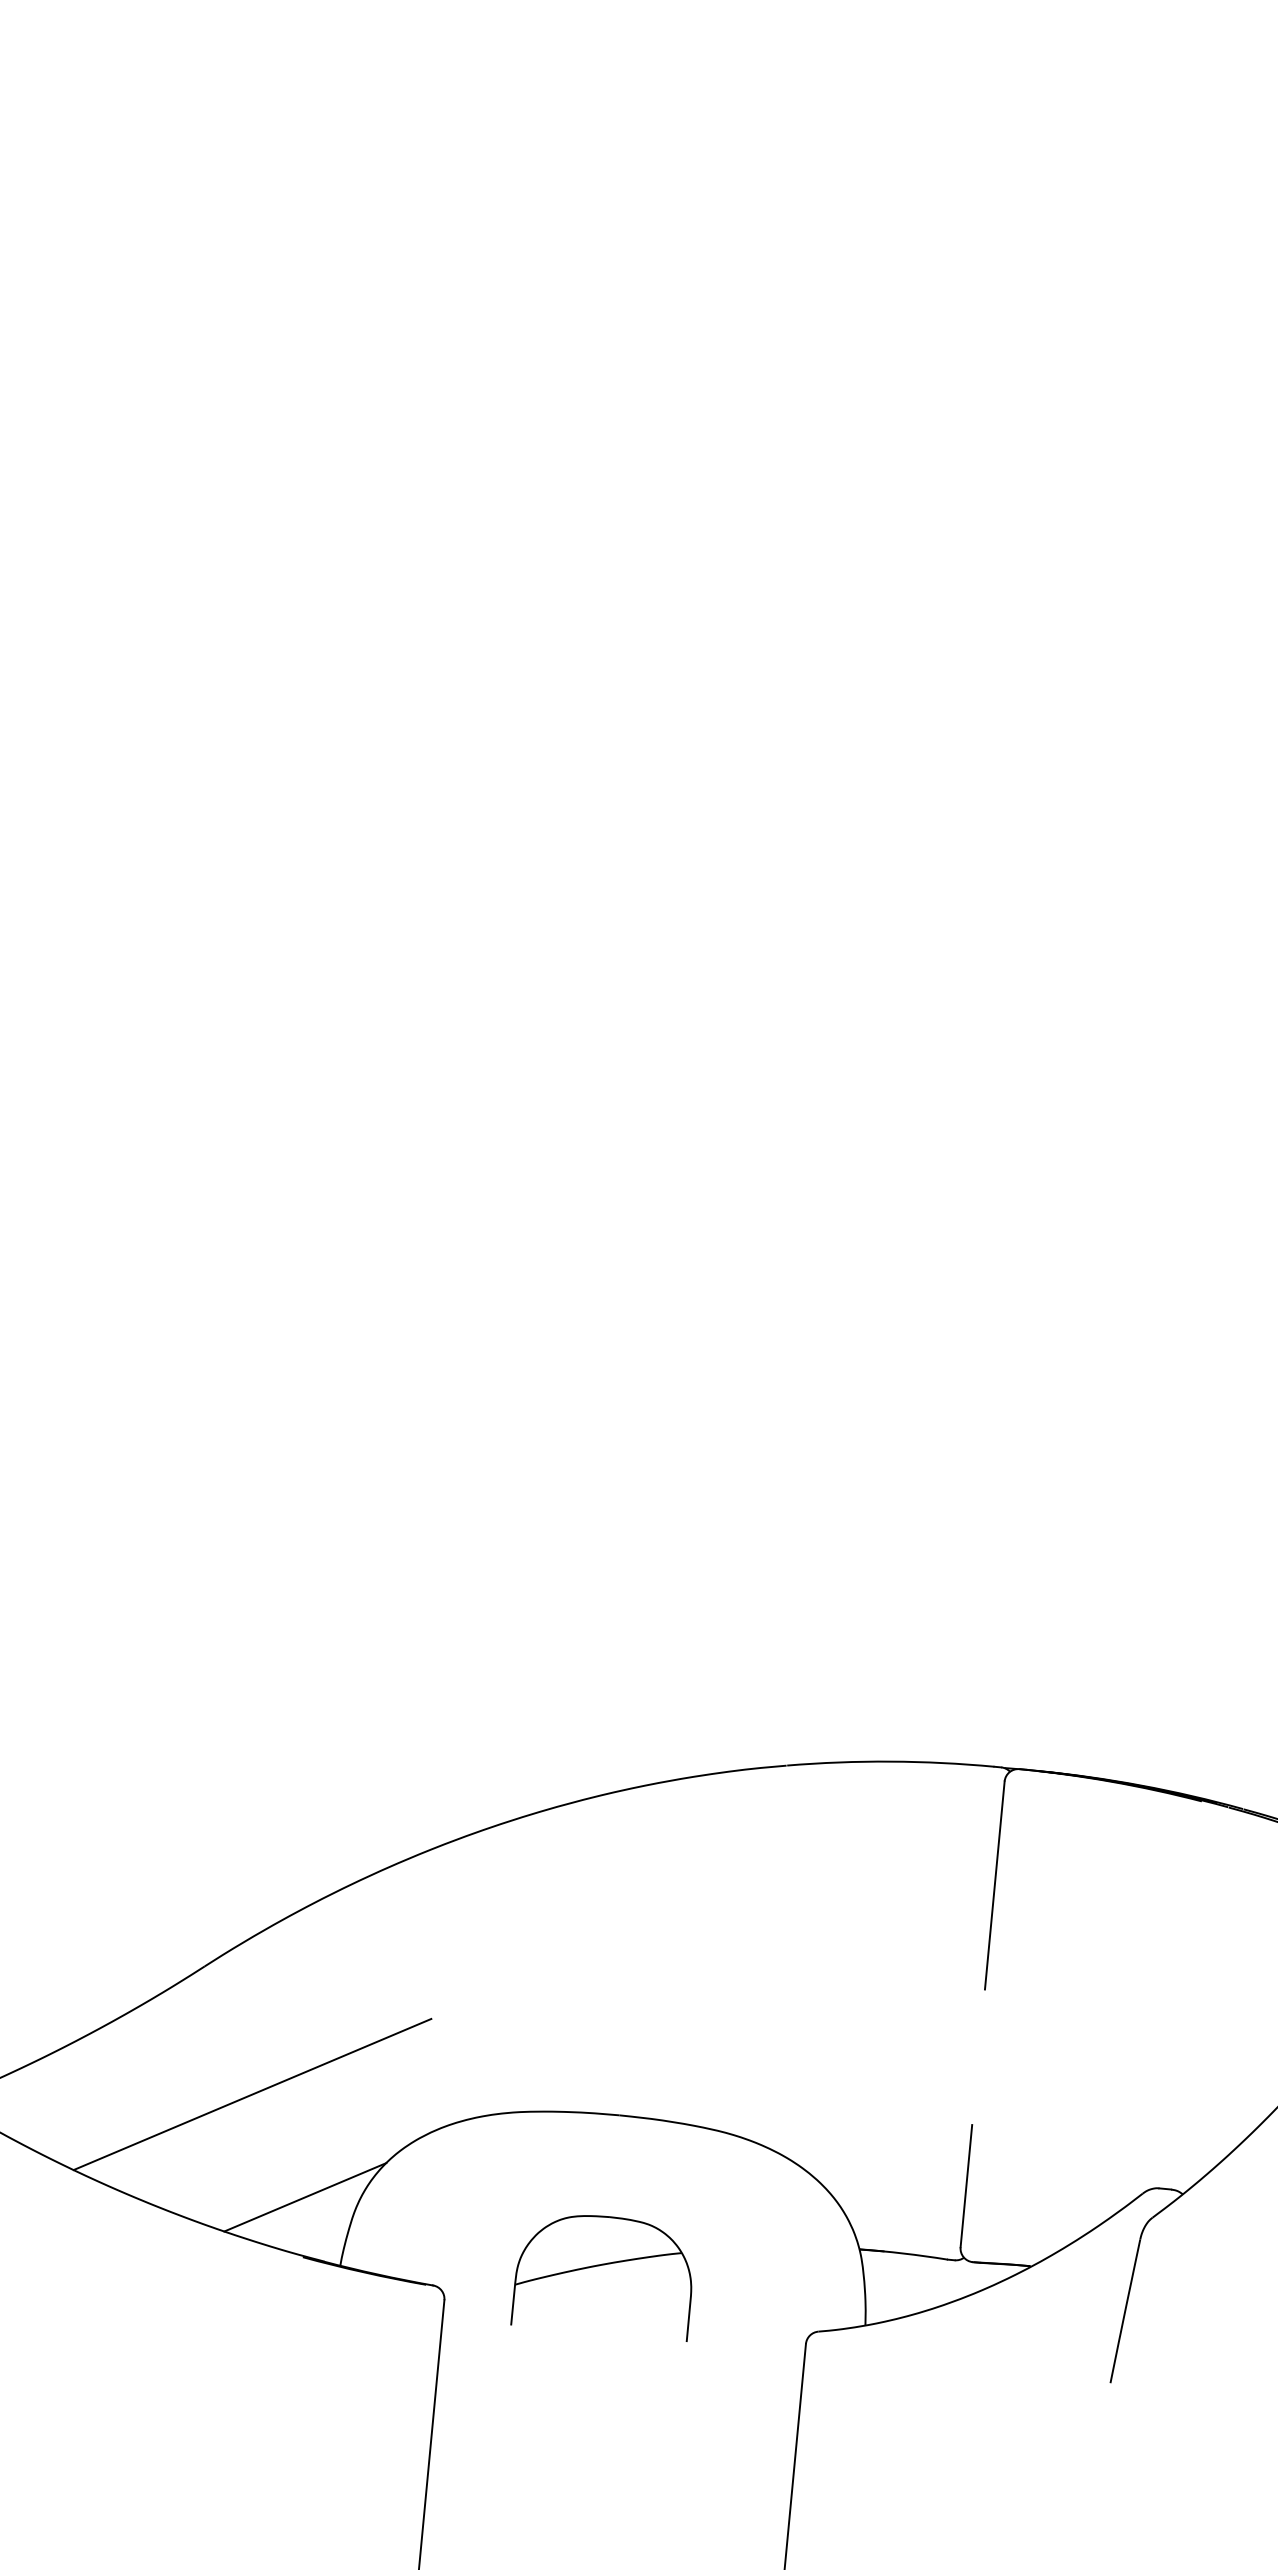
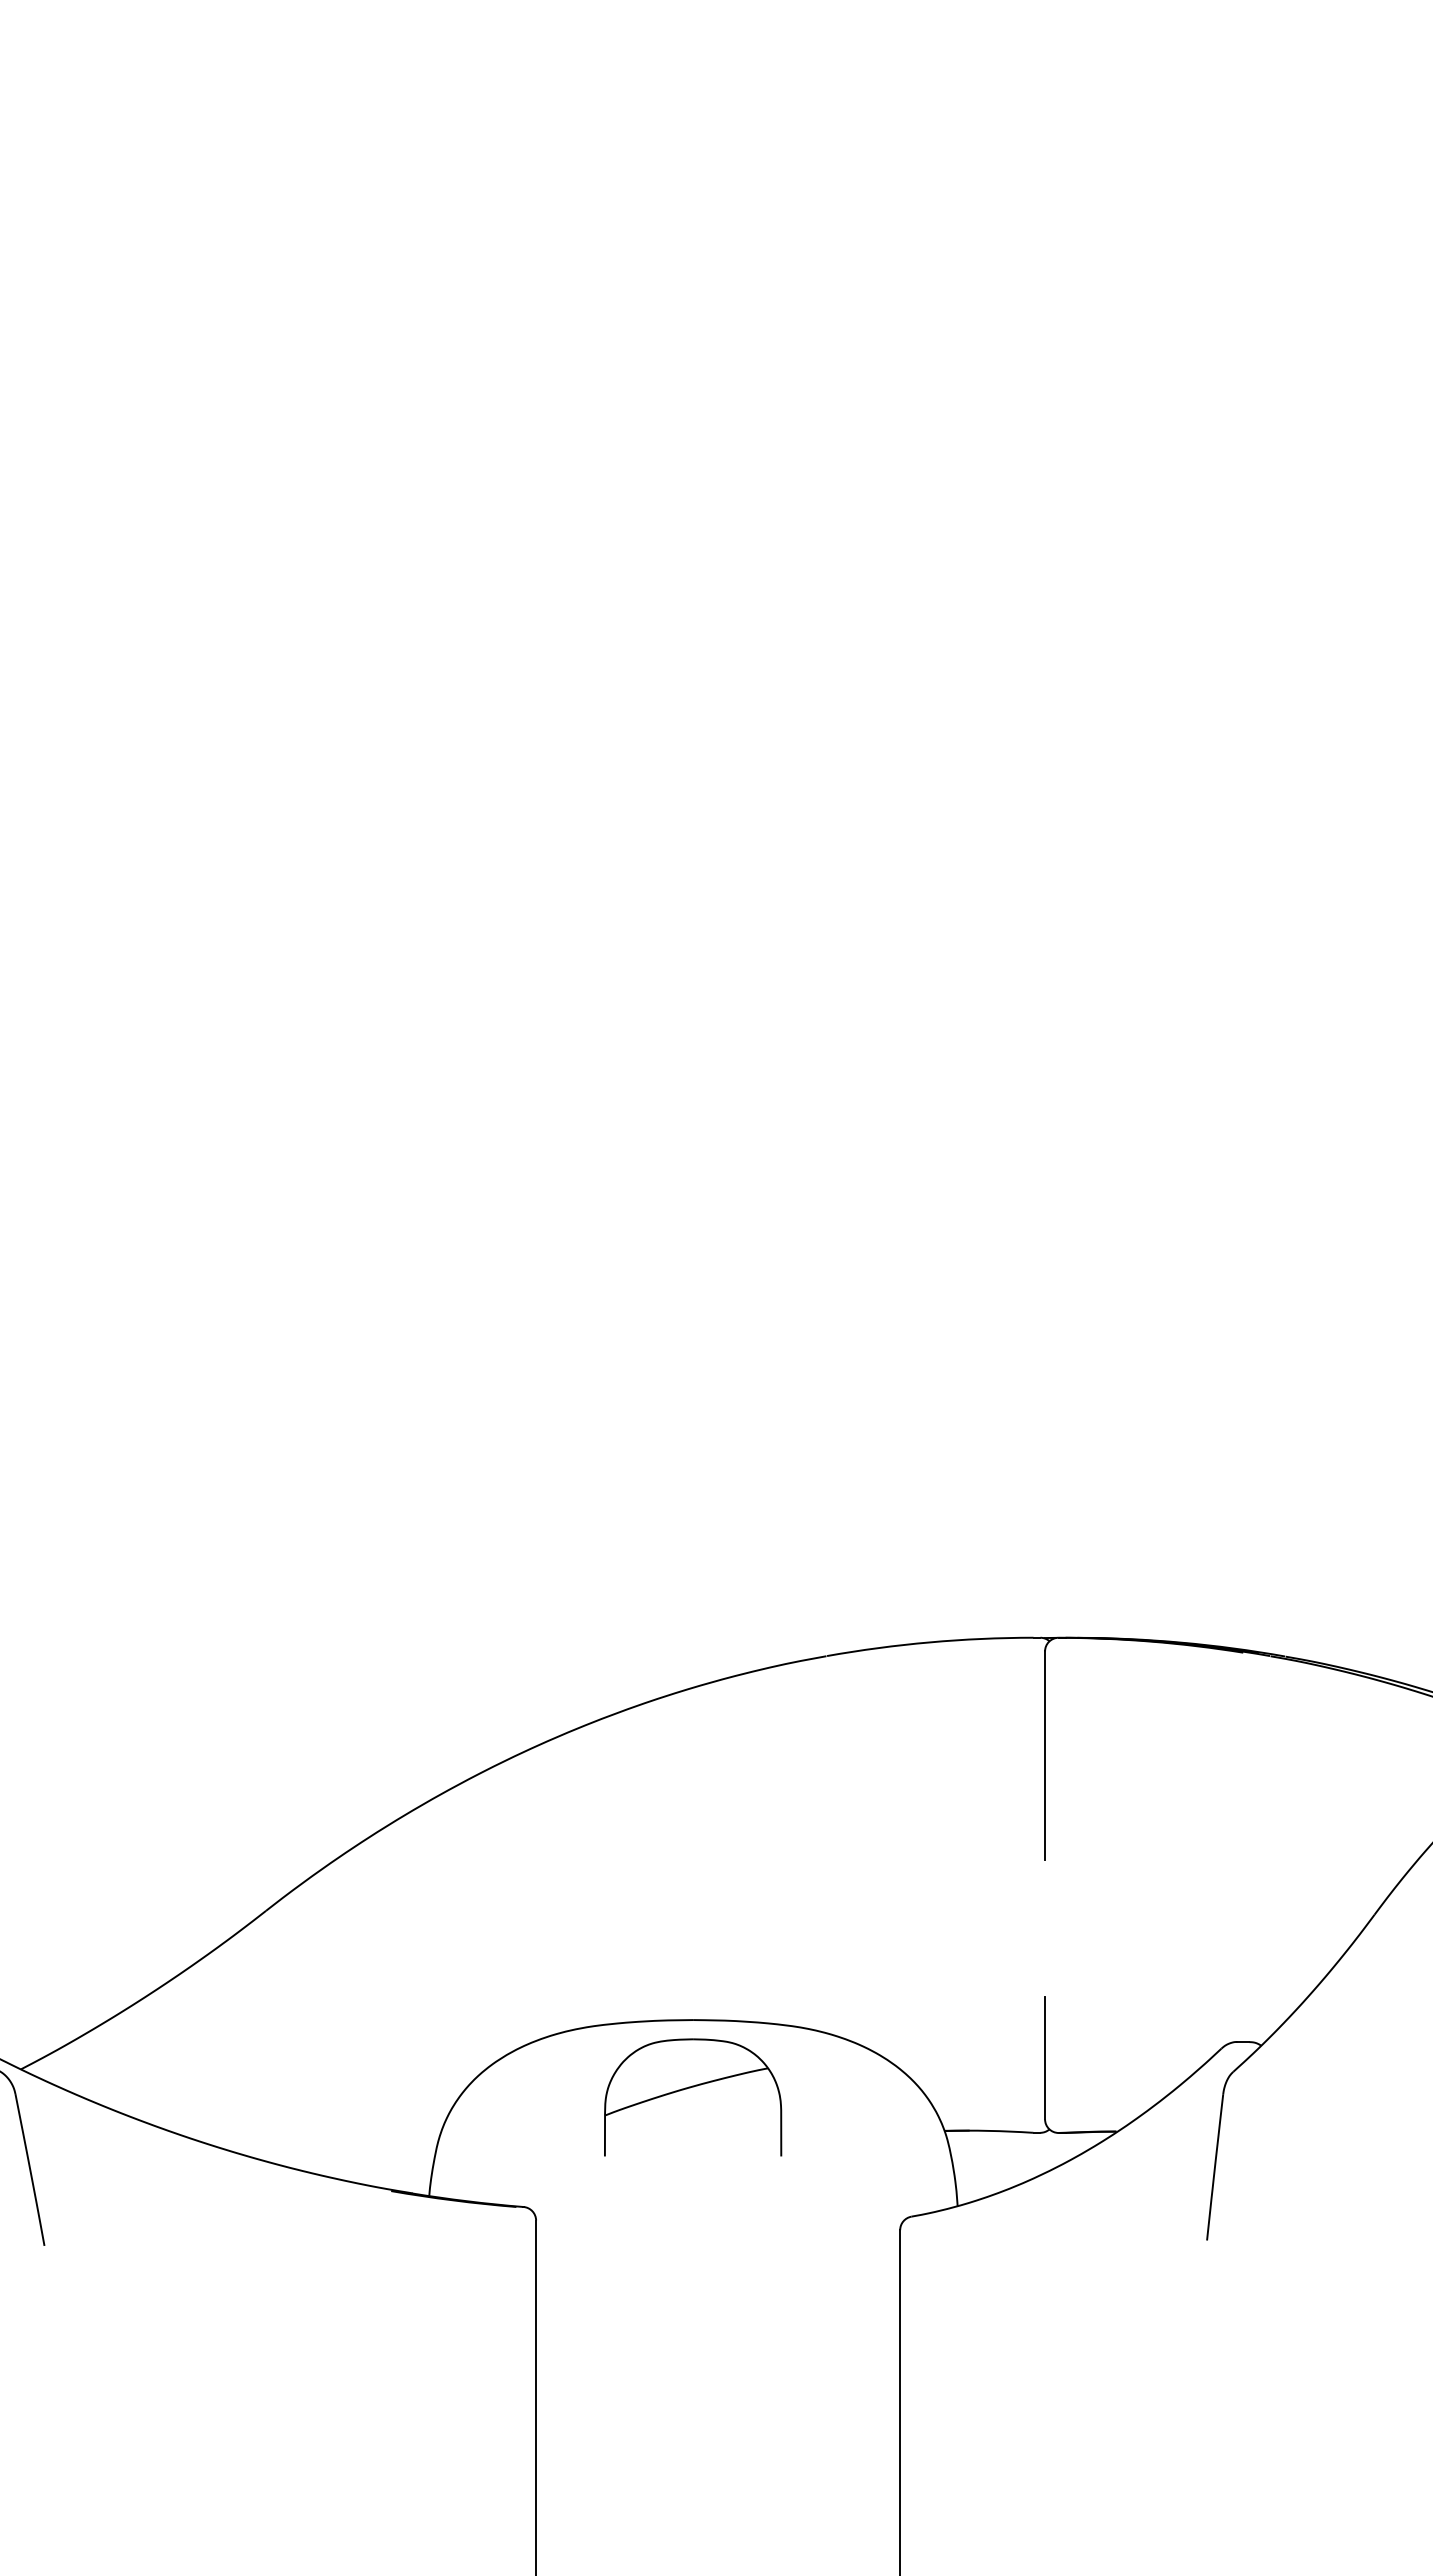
line: (252, 2094) -> (325, 2033), removed
line: (304, 2196) -> (387, 2130), removed
part: (602, 2265) -> (690, 2088), moved

